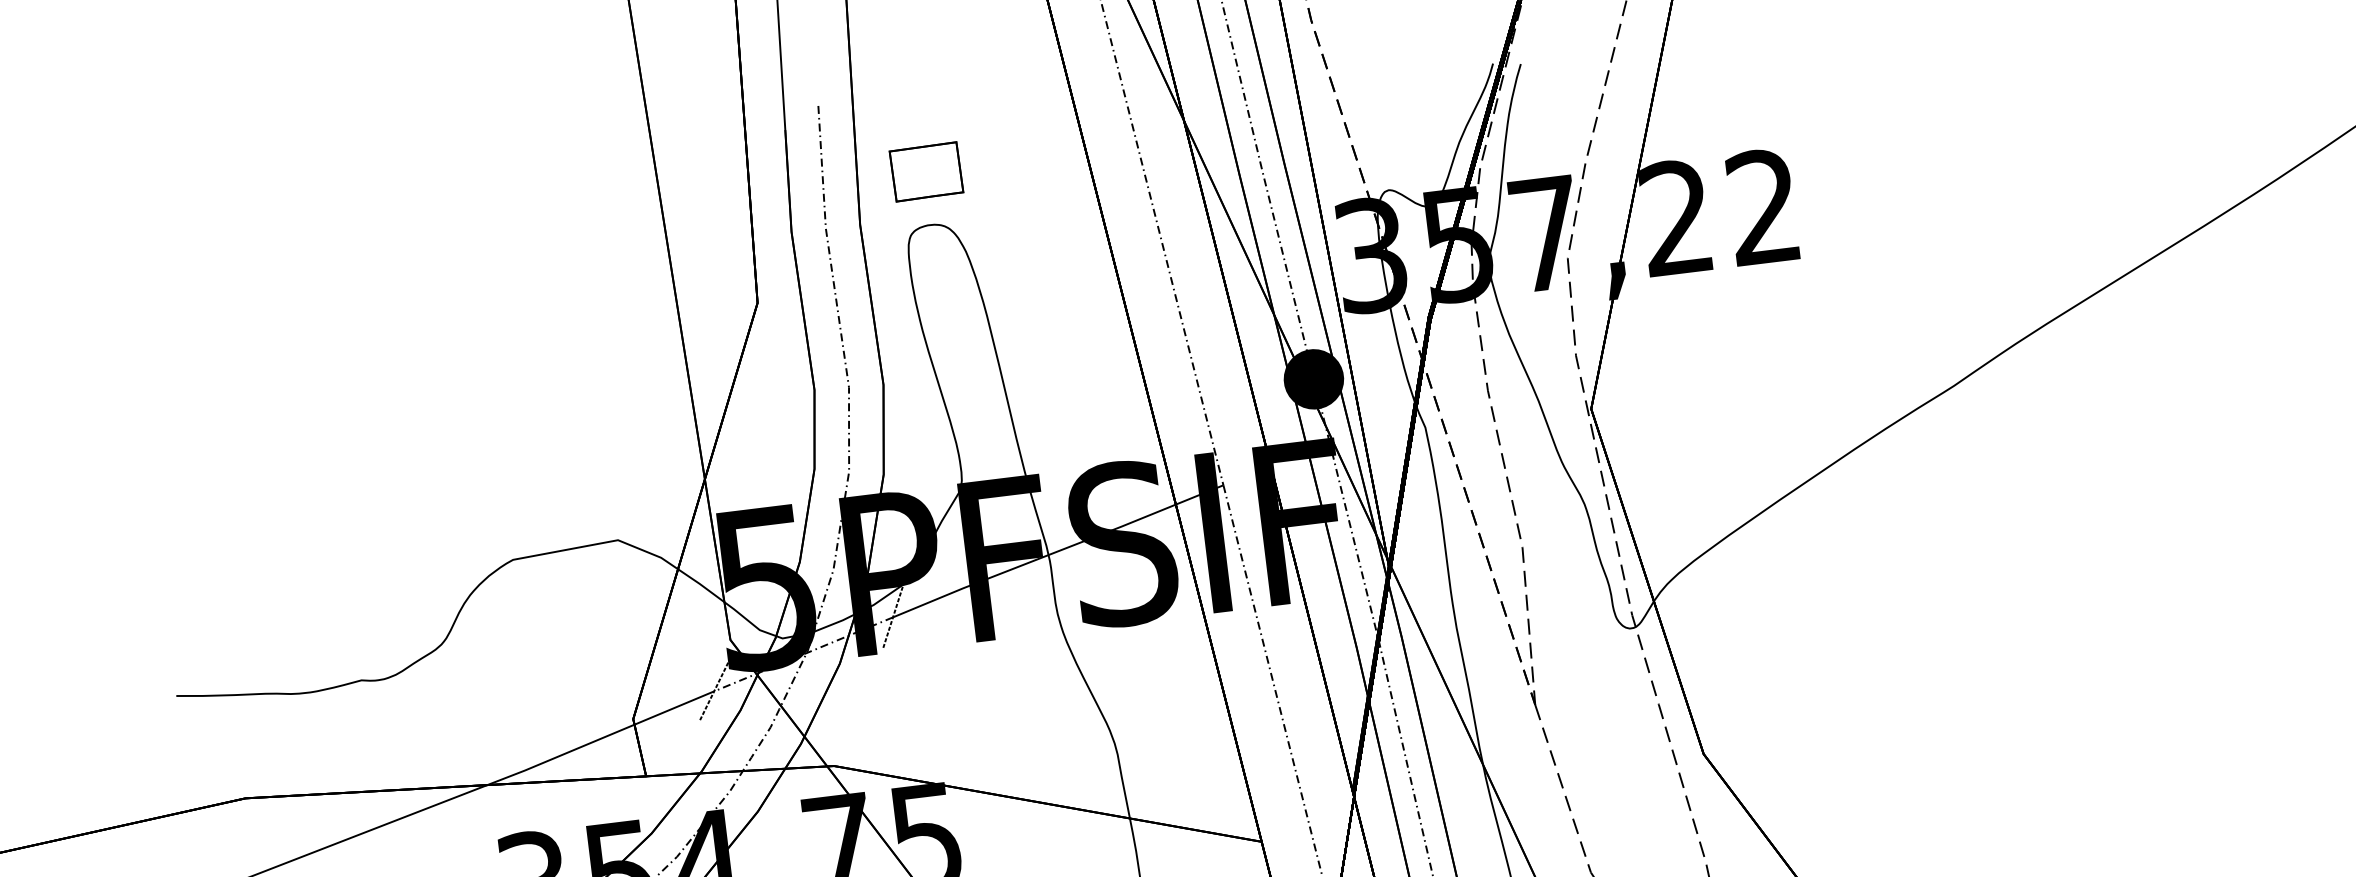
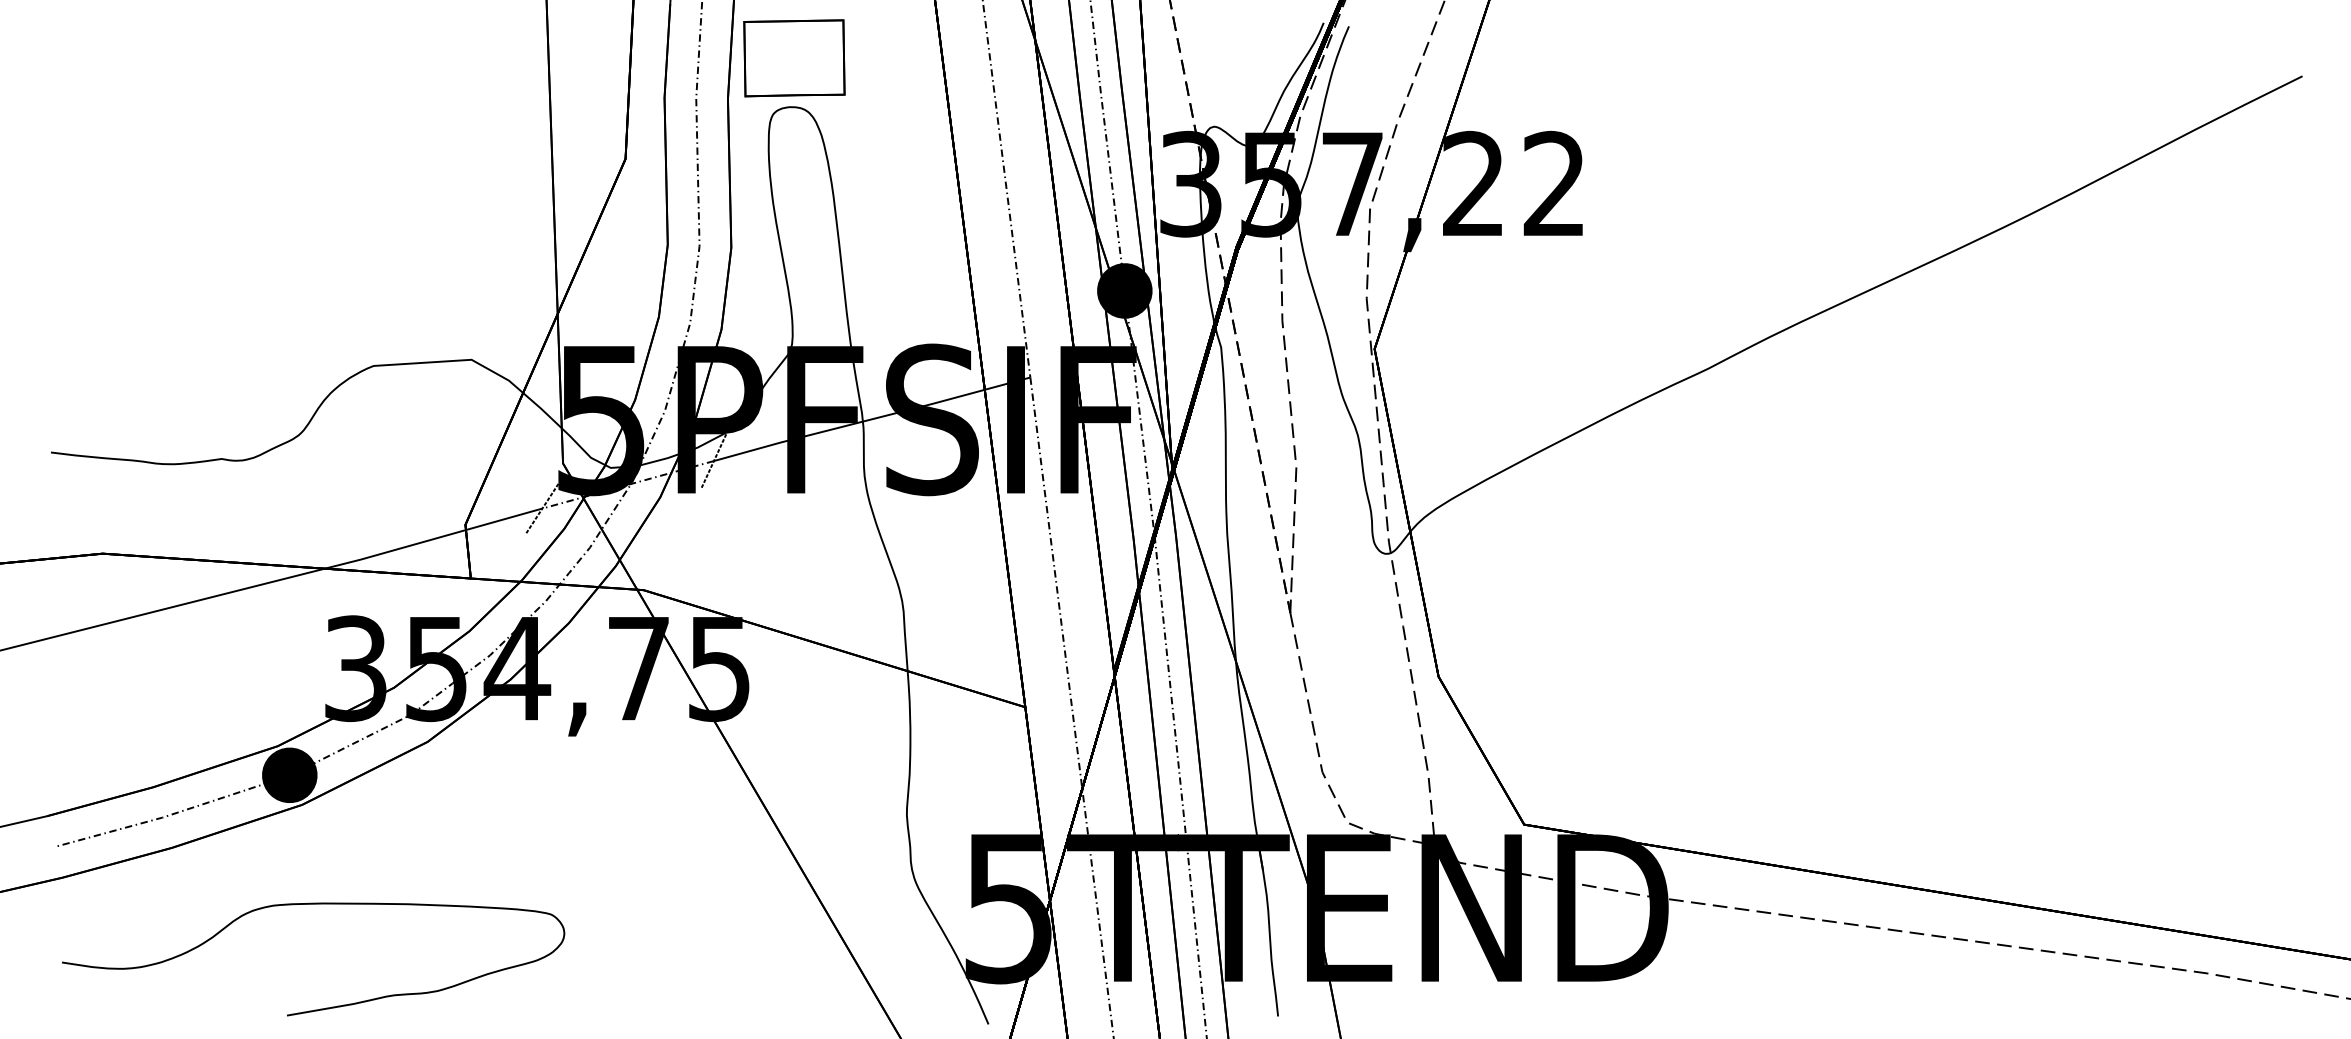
part: (926, 171) -> (794, 57), size x1.6

